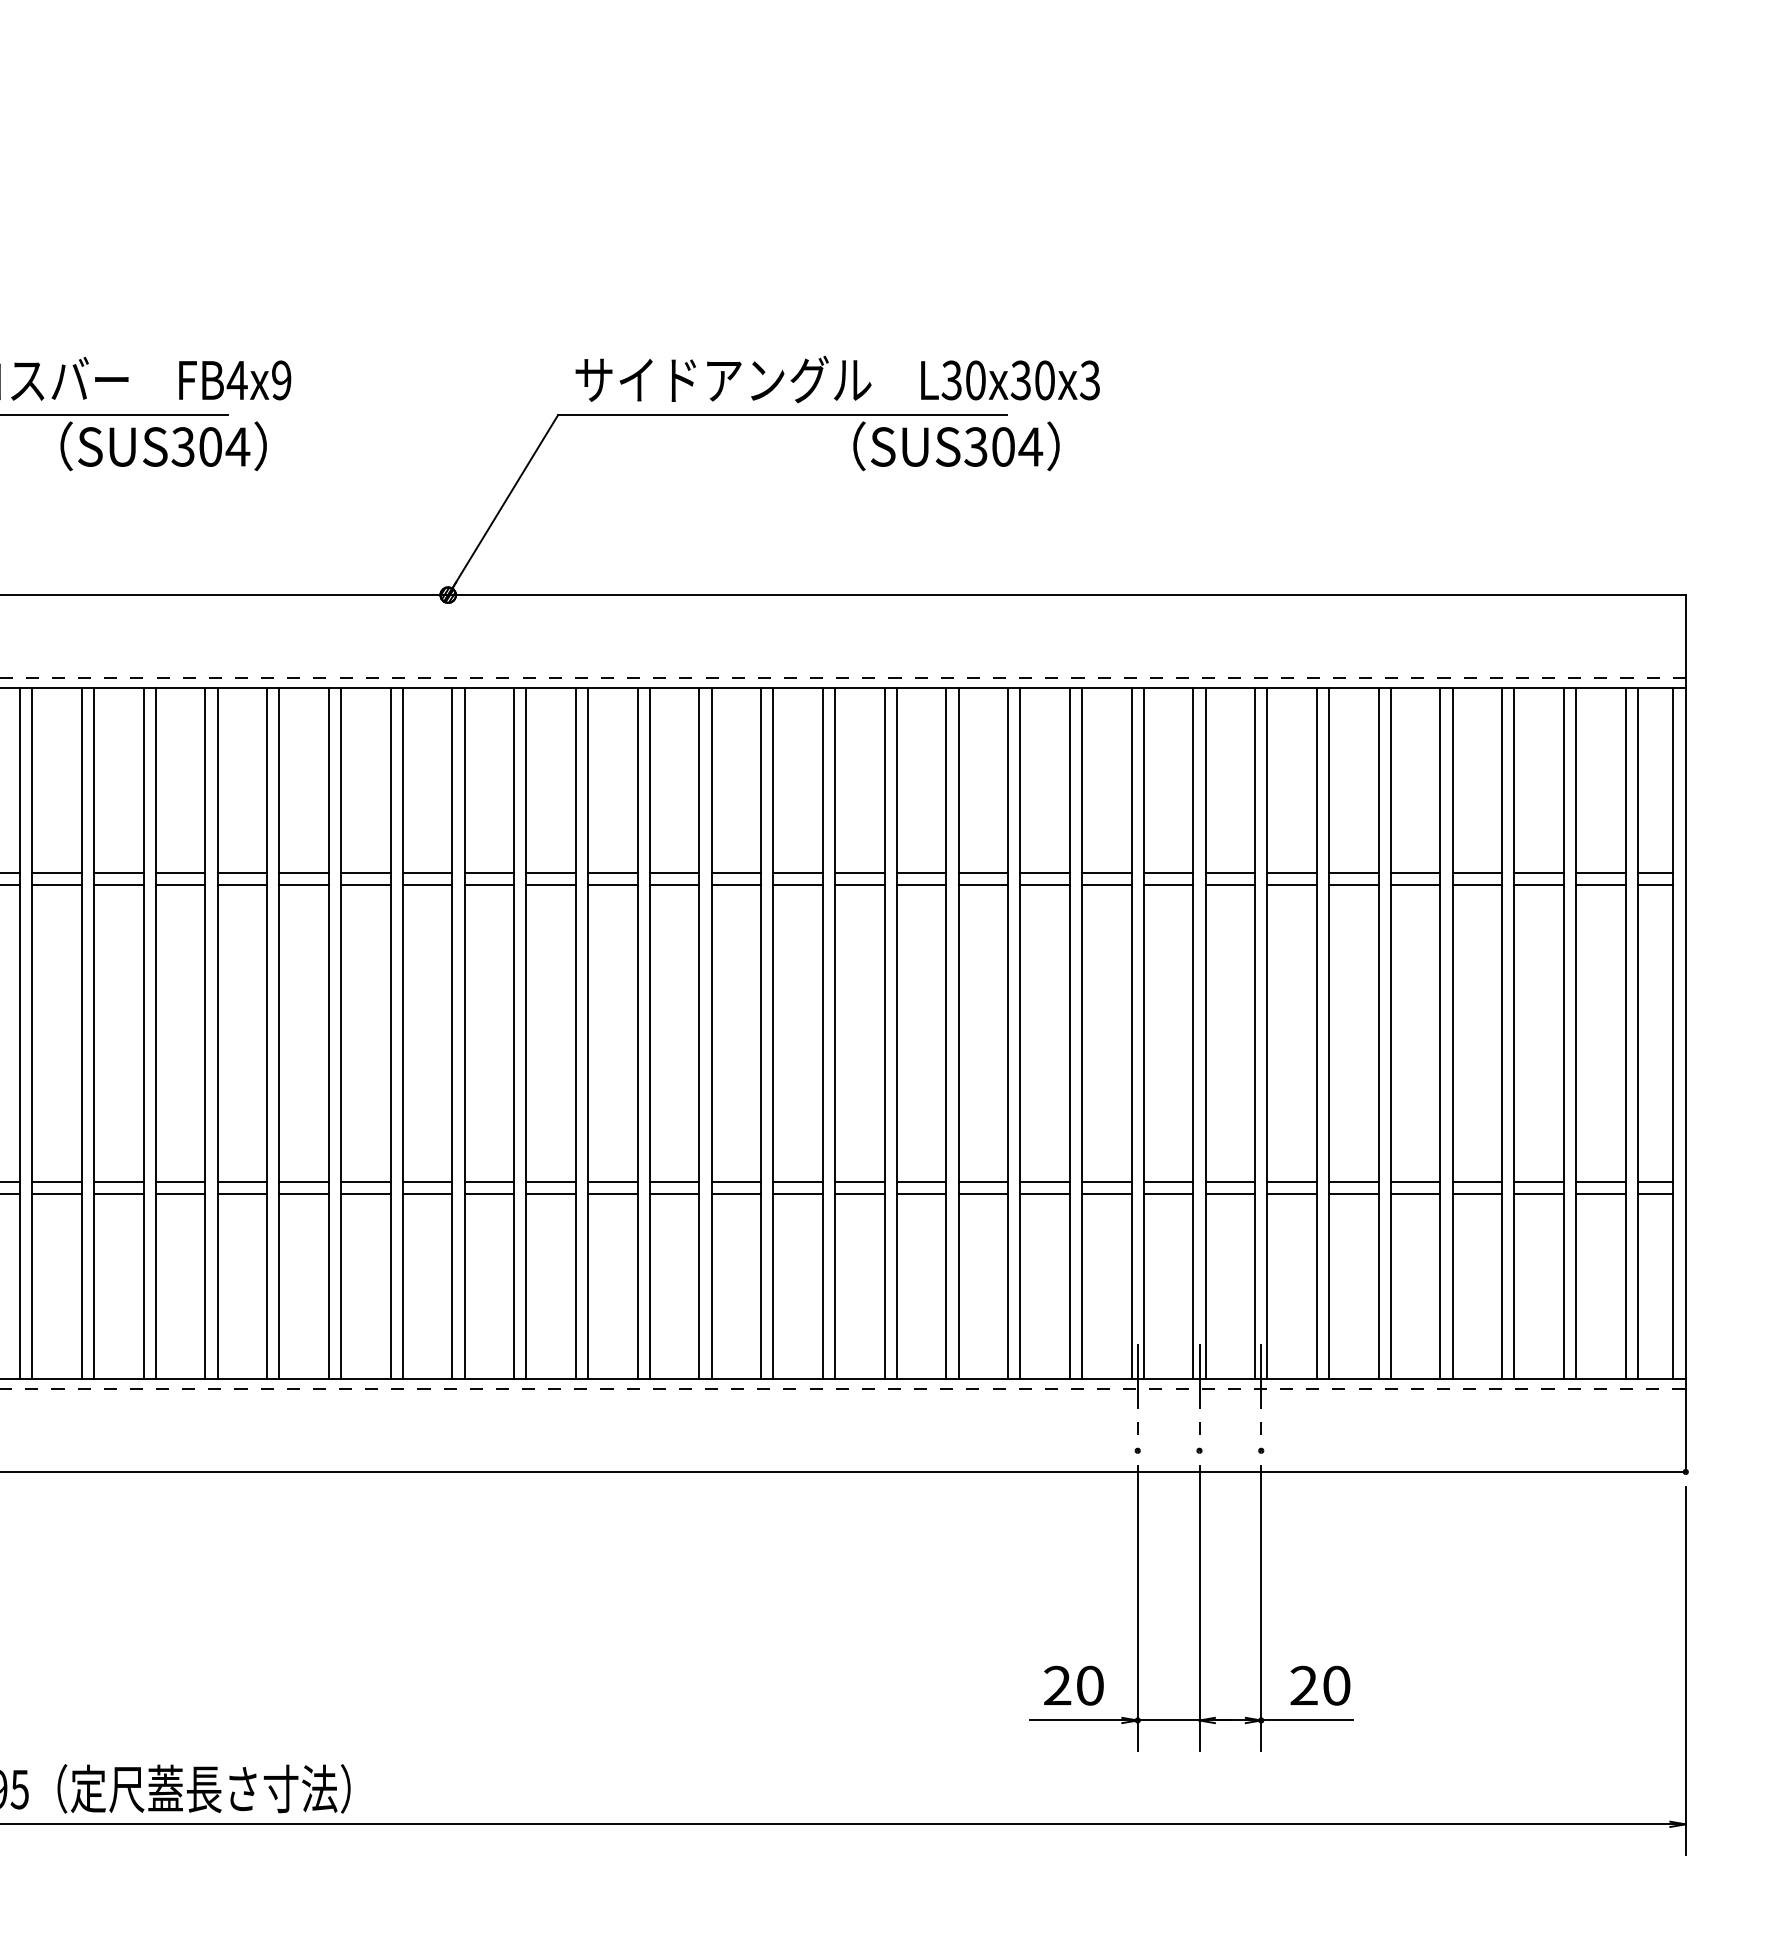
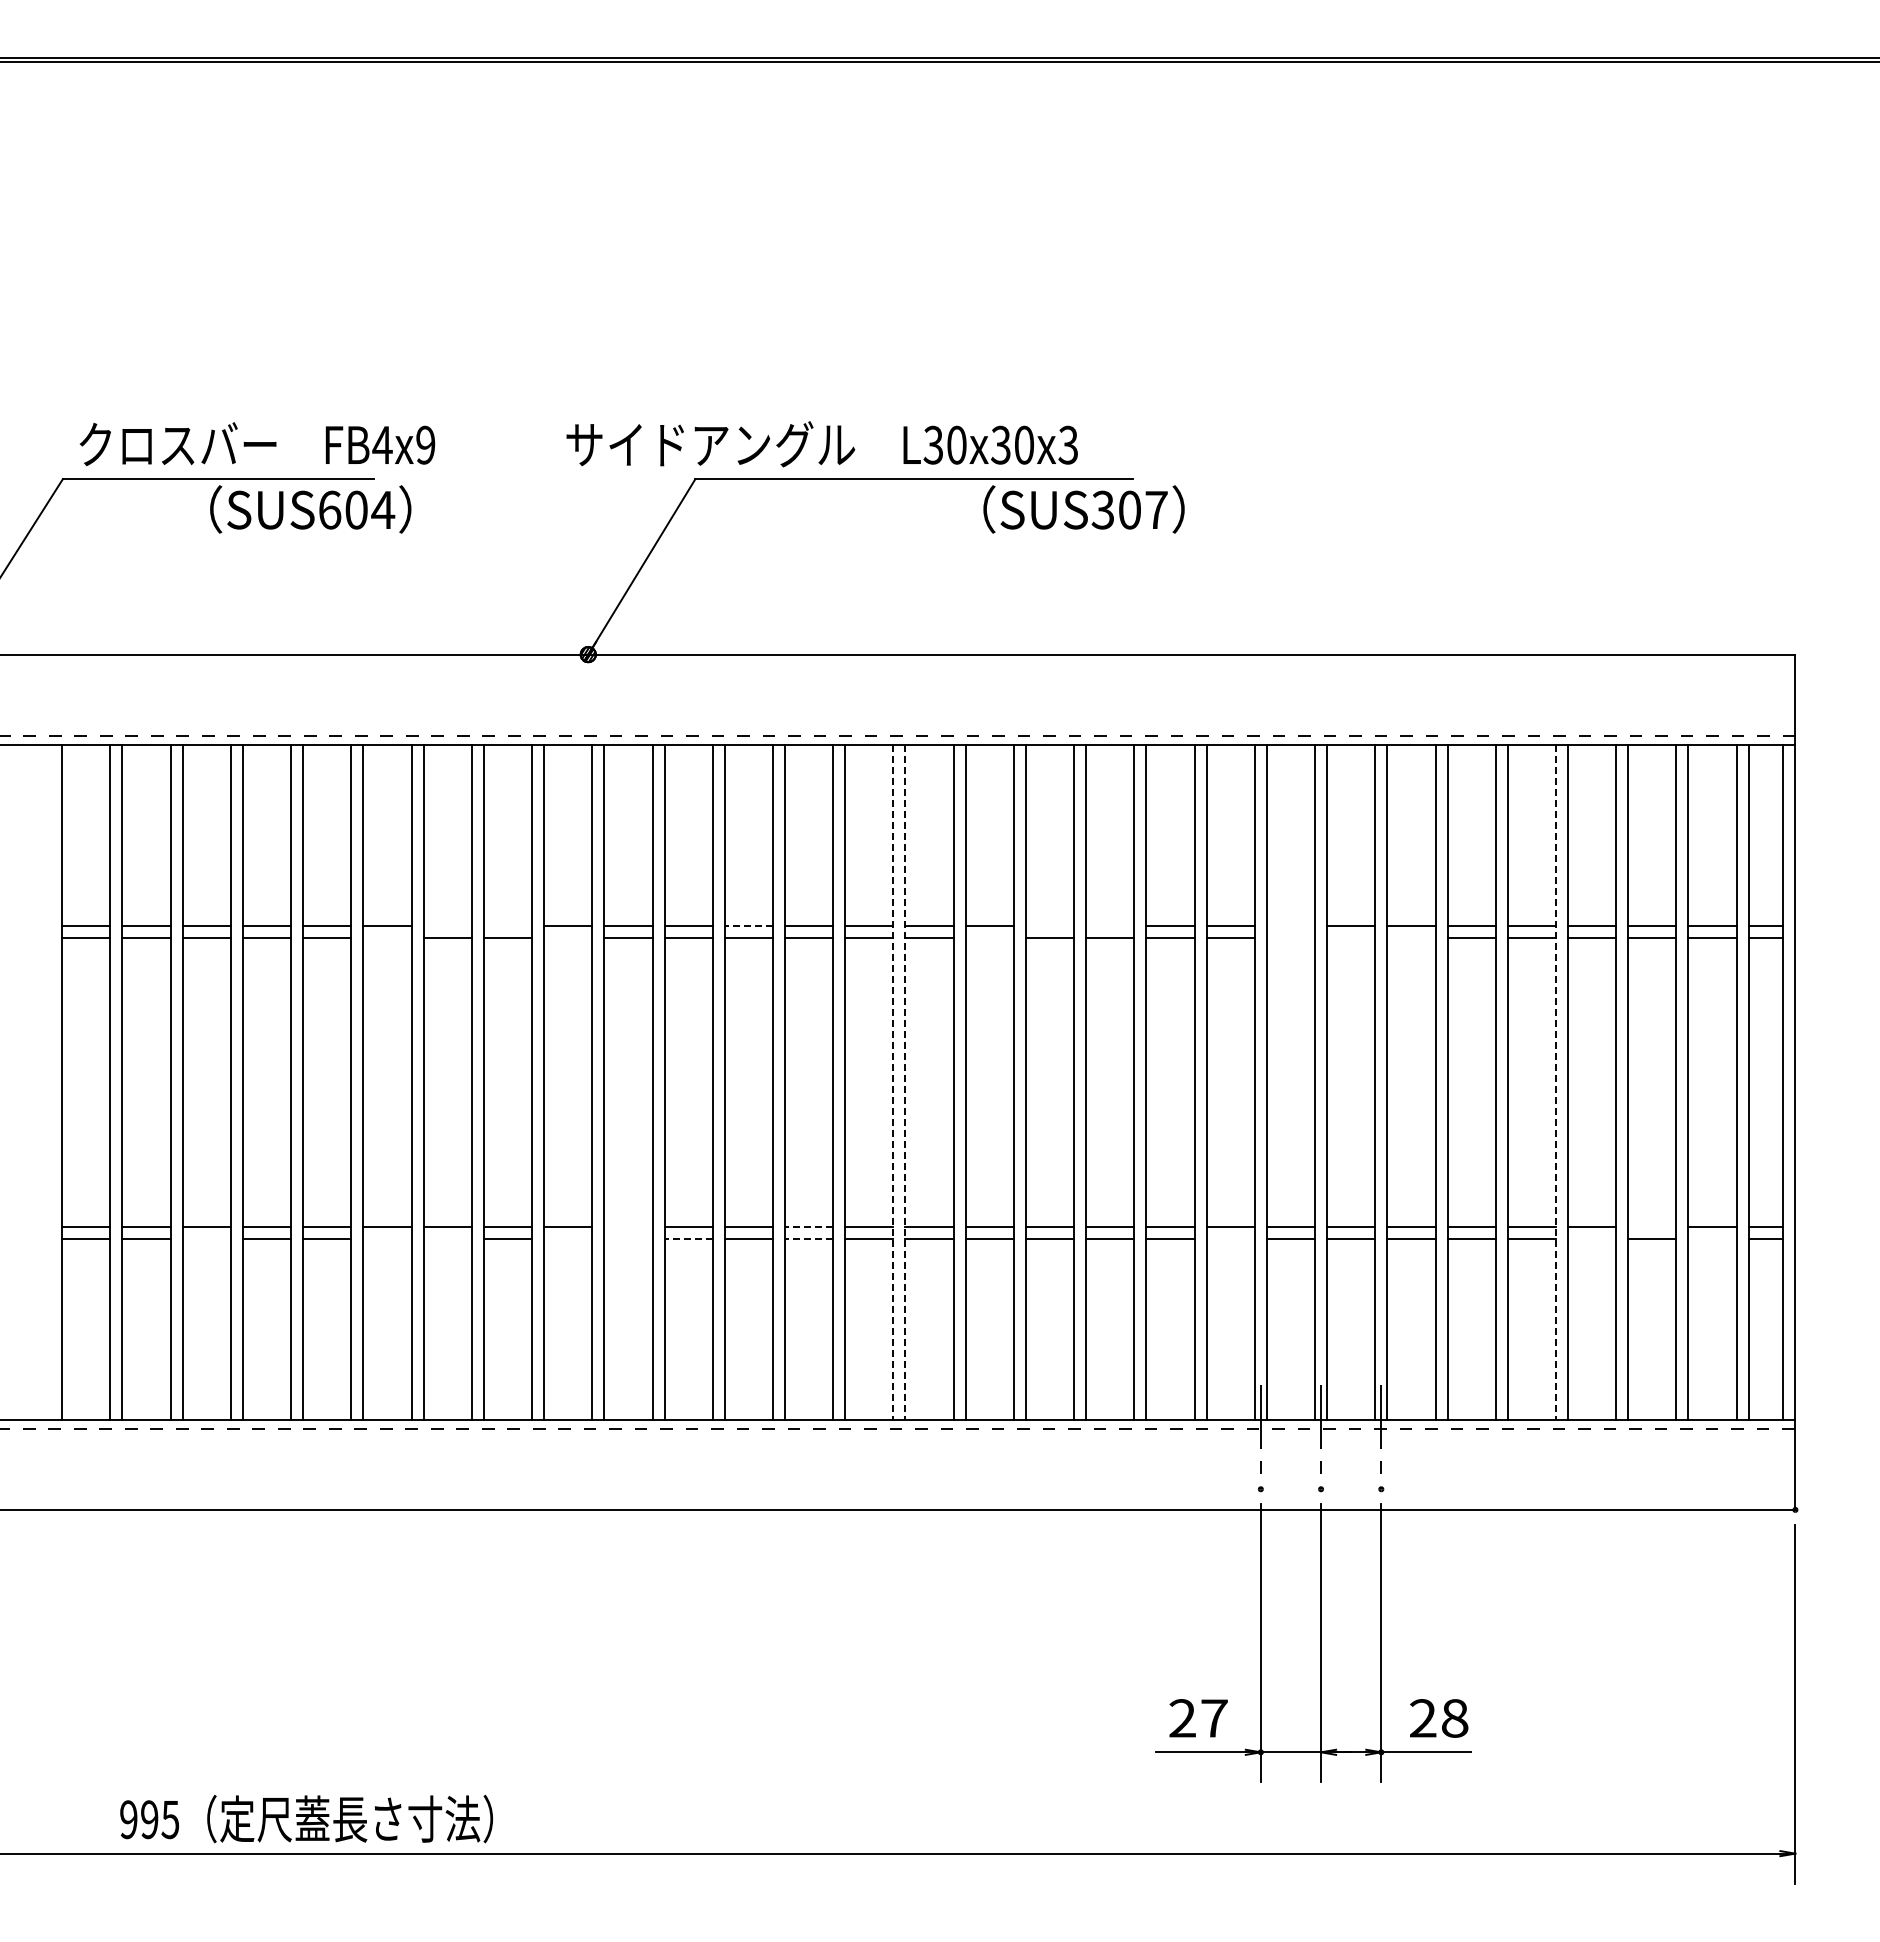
text: (837, 379) -> (821, 444), moved
text: (182, 446) -> (329, 509), SUS304 -> SUS604
text: (1030, 446) -> (1156, 509), SUS304 -> SUS307
line: (303, 872) -> (447, 925), removed
line: (365, 872) -> (507, 925), removed
line: (612, 872) -> (748, 925), solid -> dashed
line: (921, 872) -> (1049, 925), removed
line: (983, 872) -> (1110, 925), removed
line: (1168, 872) -> (1290, 925), removed
line: (242, 885) -> (387, 937), removed
line: (427, 885) -> (568, 937), removed
line: (859, 885) -> (989, 937), removed
line: (1168, 885) -> (1290, 937), removed
line: (1230, 885) -> (1351, 937), removed
line: (1292, 885) -> (1411, 937), removed
line: (761, 1033) -> (893, 1082), solid -> dashed
line: (773, 1033) -> (905, 1082), solid -> dashed
line: (1439, 1033) -> (1555, 1082), solid -> dashed
line: (489, 1181) -> (628, 1226), removed
line: (674, 1181) -> (808, 1226), solid -> dashed
line: (1539, 1181) -> (1652, 1226), removed
line: (56, 1193) -> (206, 1238), removed
line: (242, 1193) -> (387, 1238), removed
line: (303, 1193) -> (447, 1238), removed
line: (427, 1193) -> (568, 1238), removed
line: (489, 1193) -> (628, 1238), removed
line: (550, 1193) -> (688, 1238), solid -> dashed
line: (674, 1193) -> (808, 1238), solid -> dashed
line: (1106, 1193) -> (1230, 1238), removed
line: (1477, 1193) -> (1592, 1238), removed
line: (1600, 1193) -> (1712, 1238), removed
text: (1090, 1685) -> (1214, 1718), 20 -> 27
text: (1337, 1685) -> (1455, 1718), 20 -> 28

